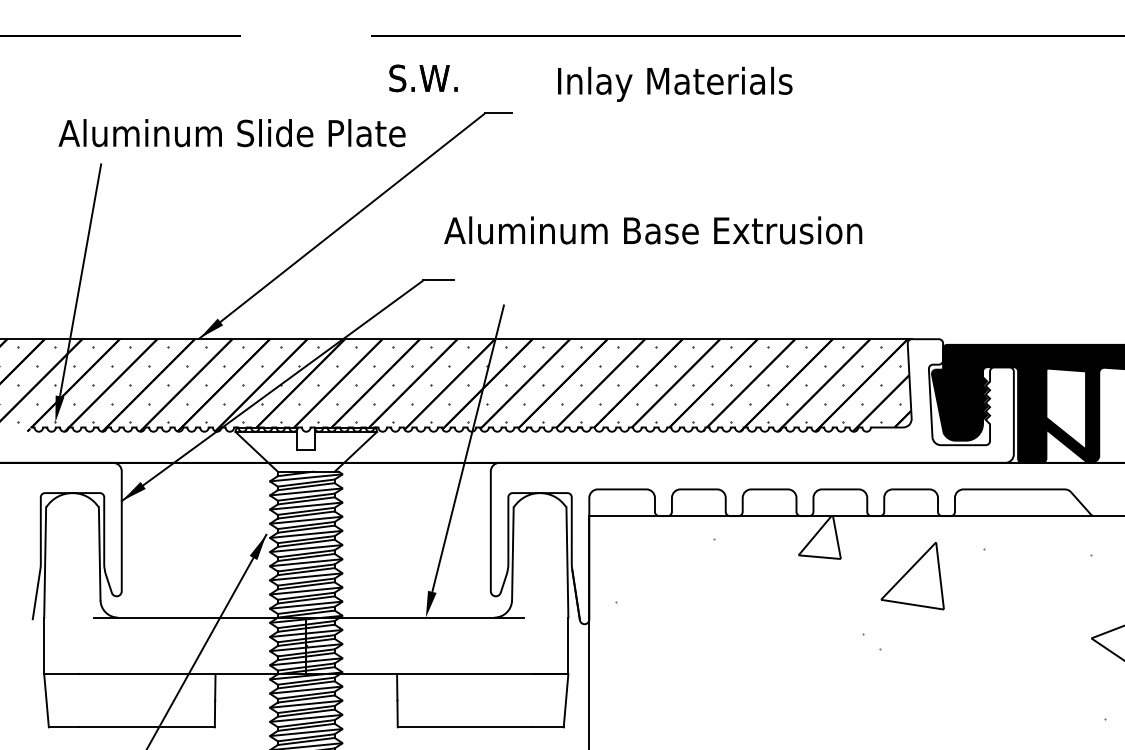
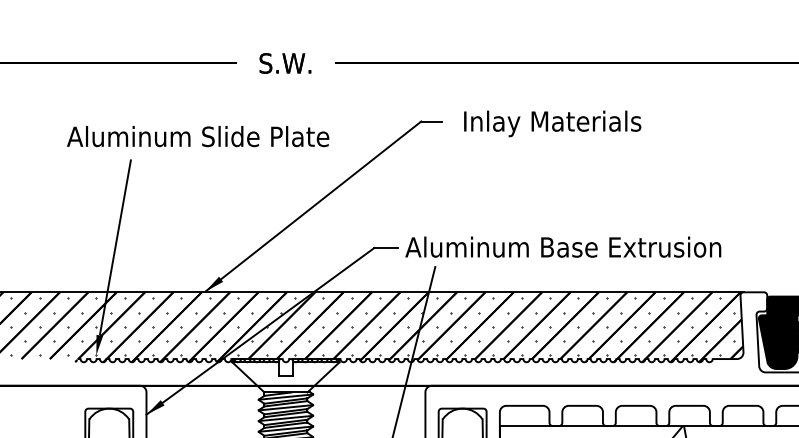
text: (423, 78) -> (285, 63), moved
text: (675, 83) -> (552, 123), moved
text: (231, 133) -> (197, 136), moved
text: (653, 230) -> (563, 247), moved

